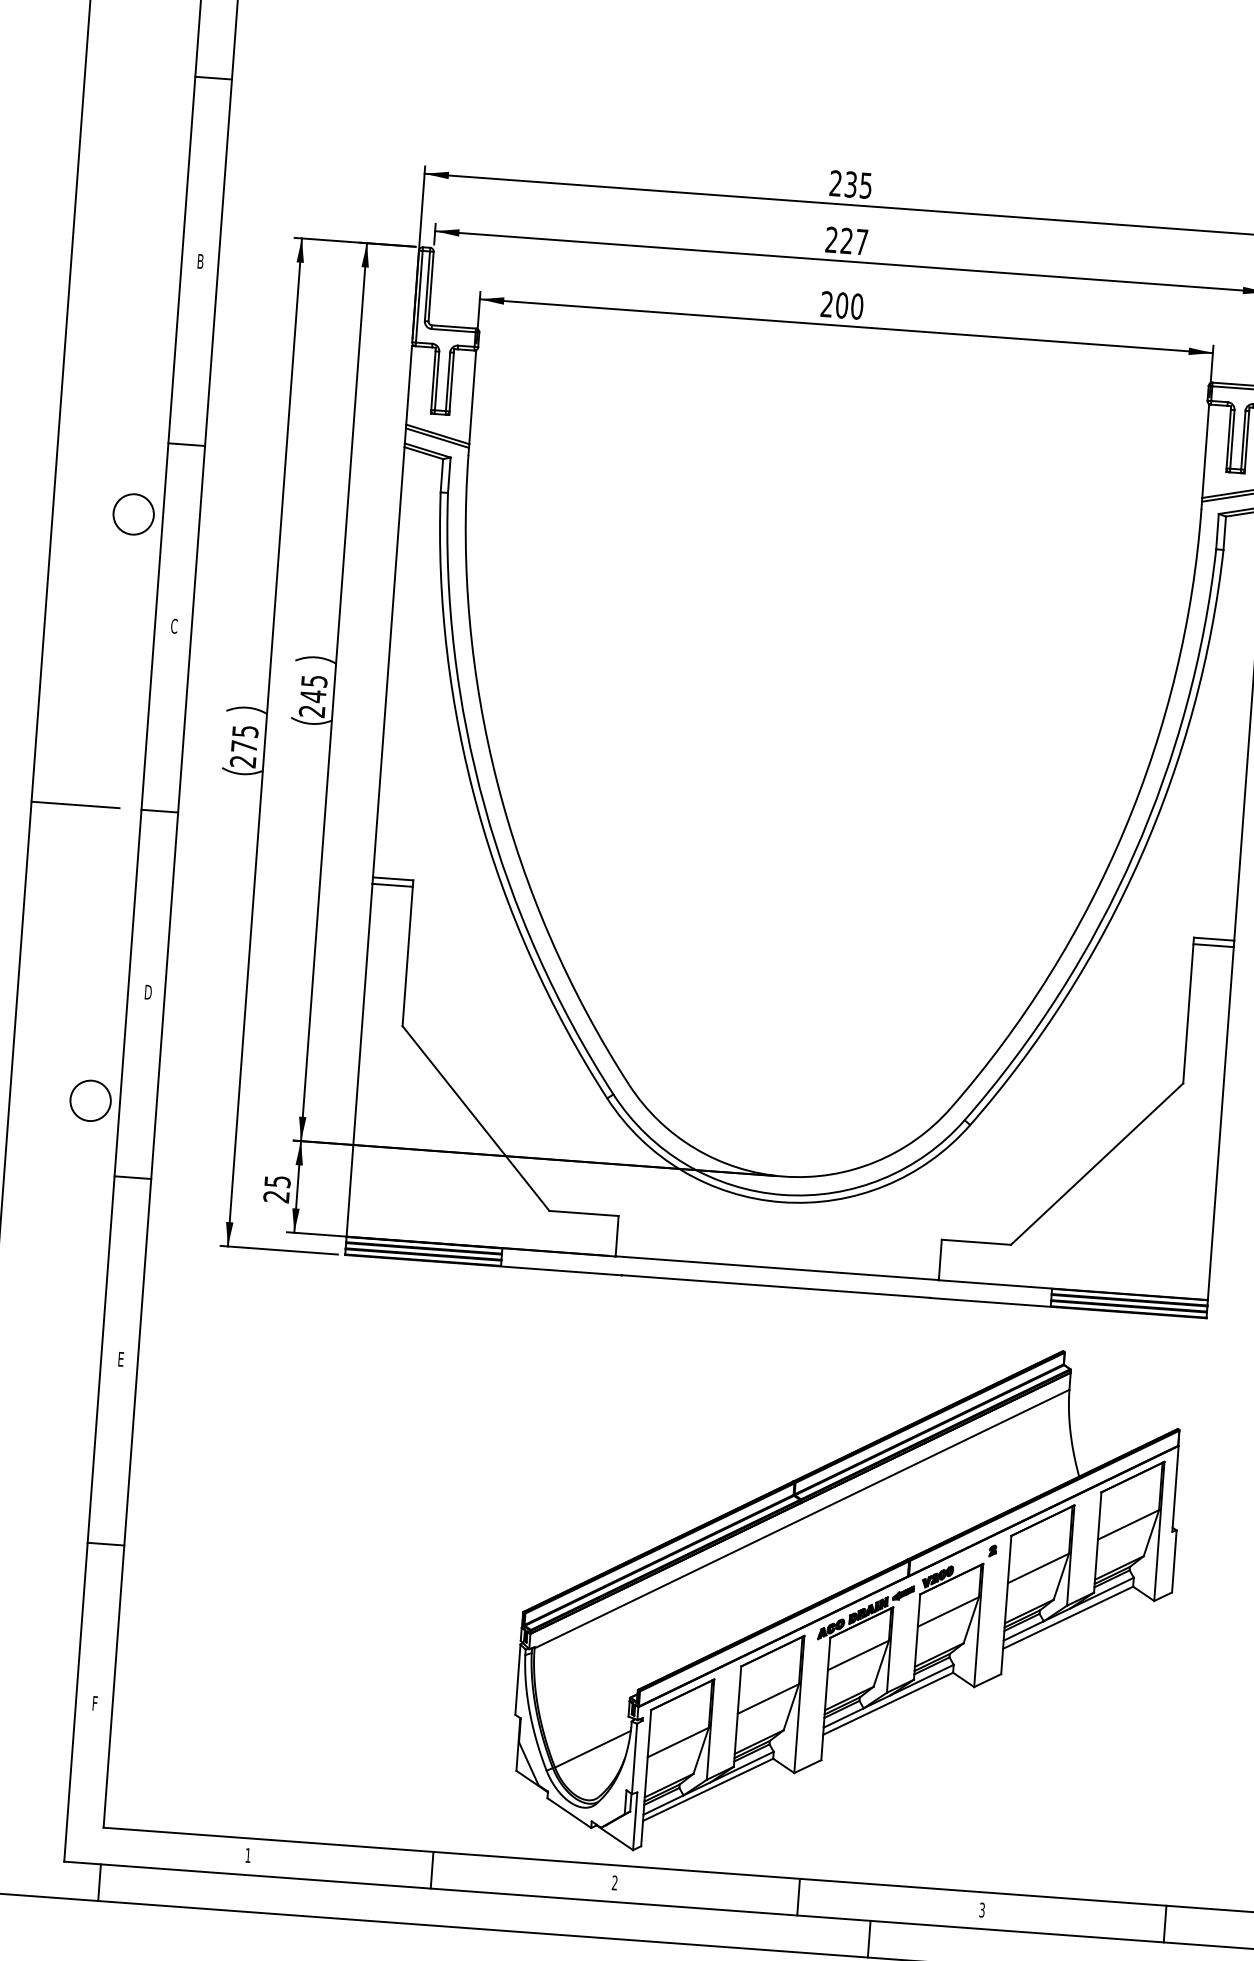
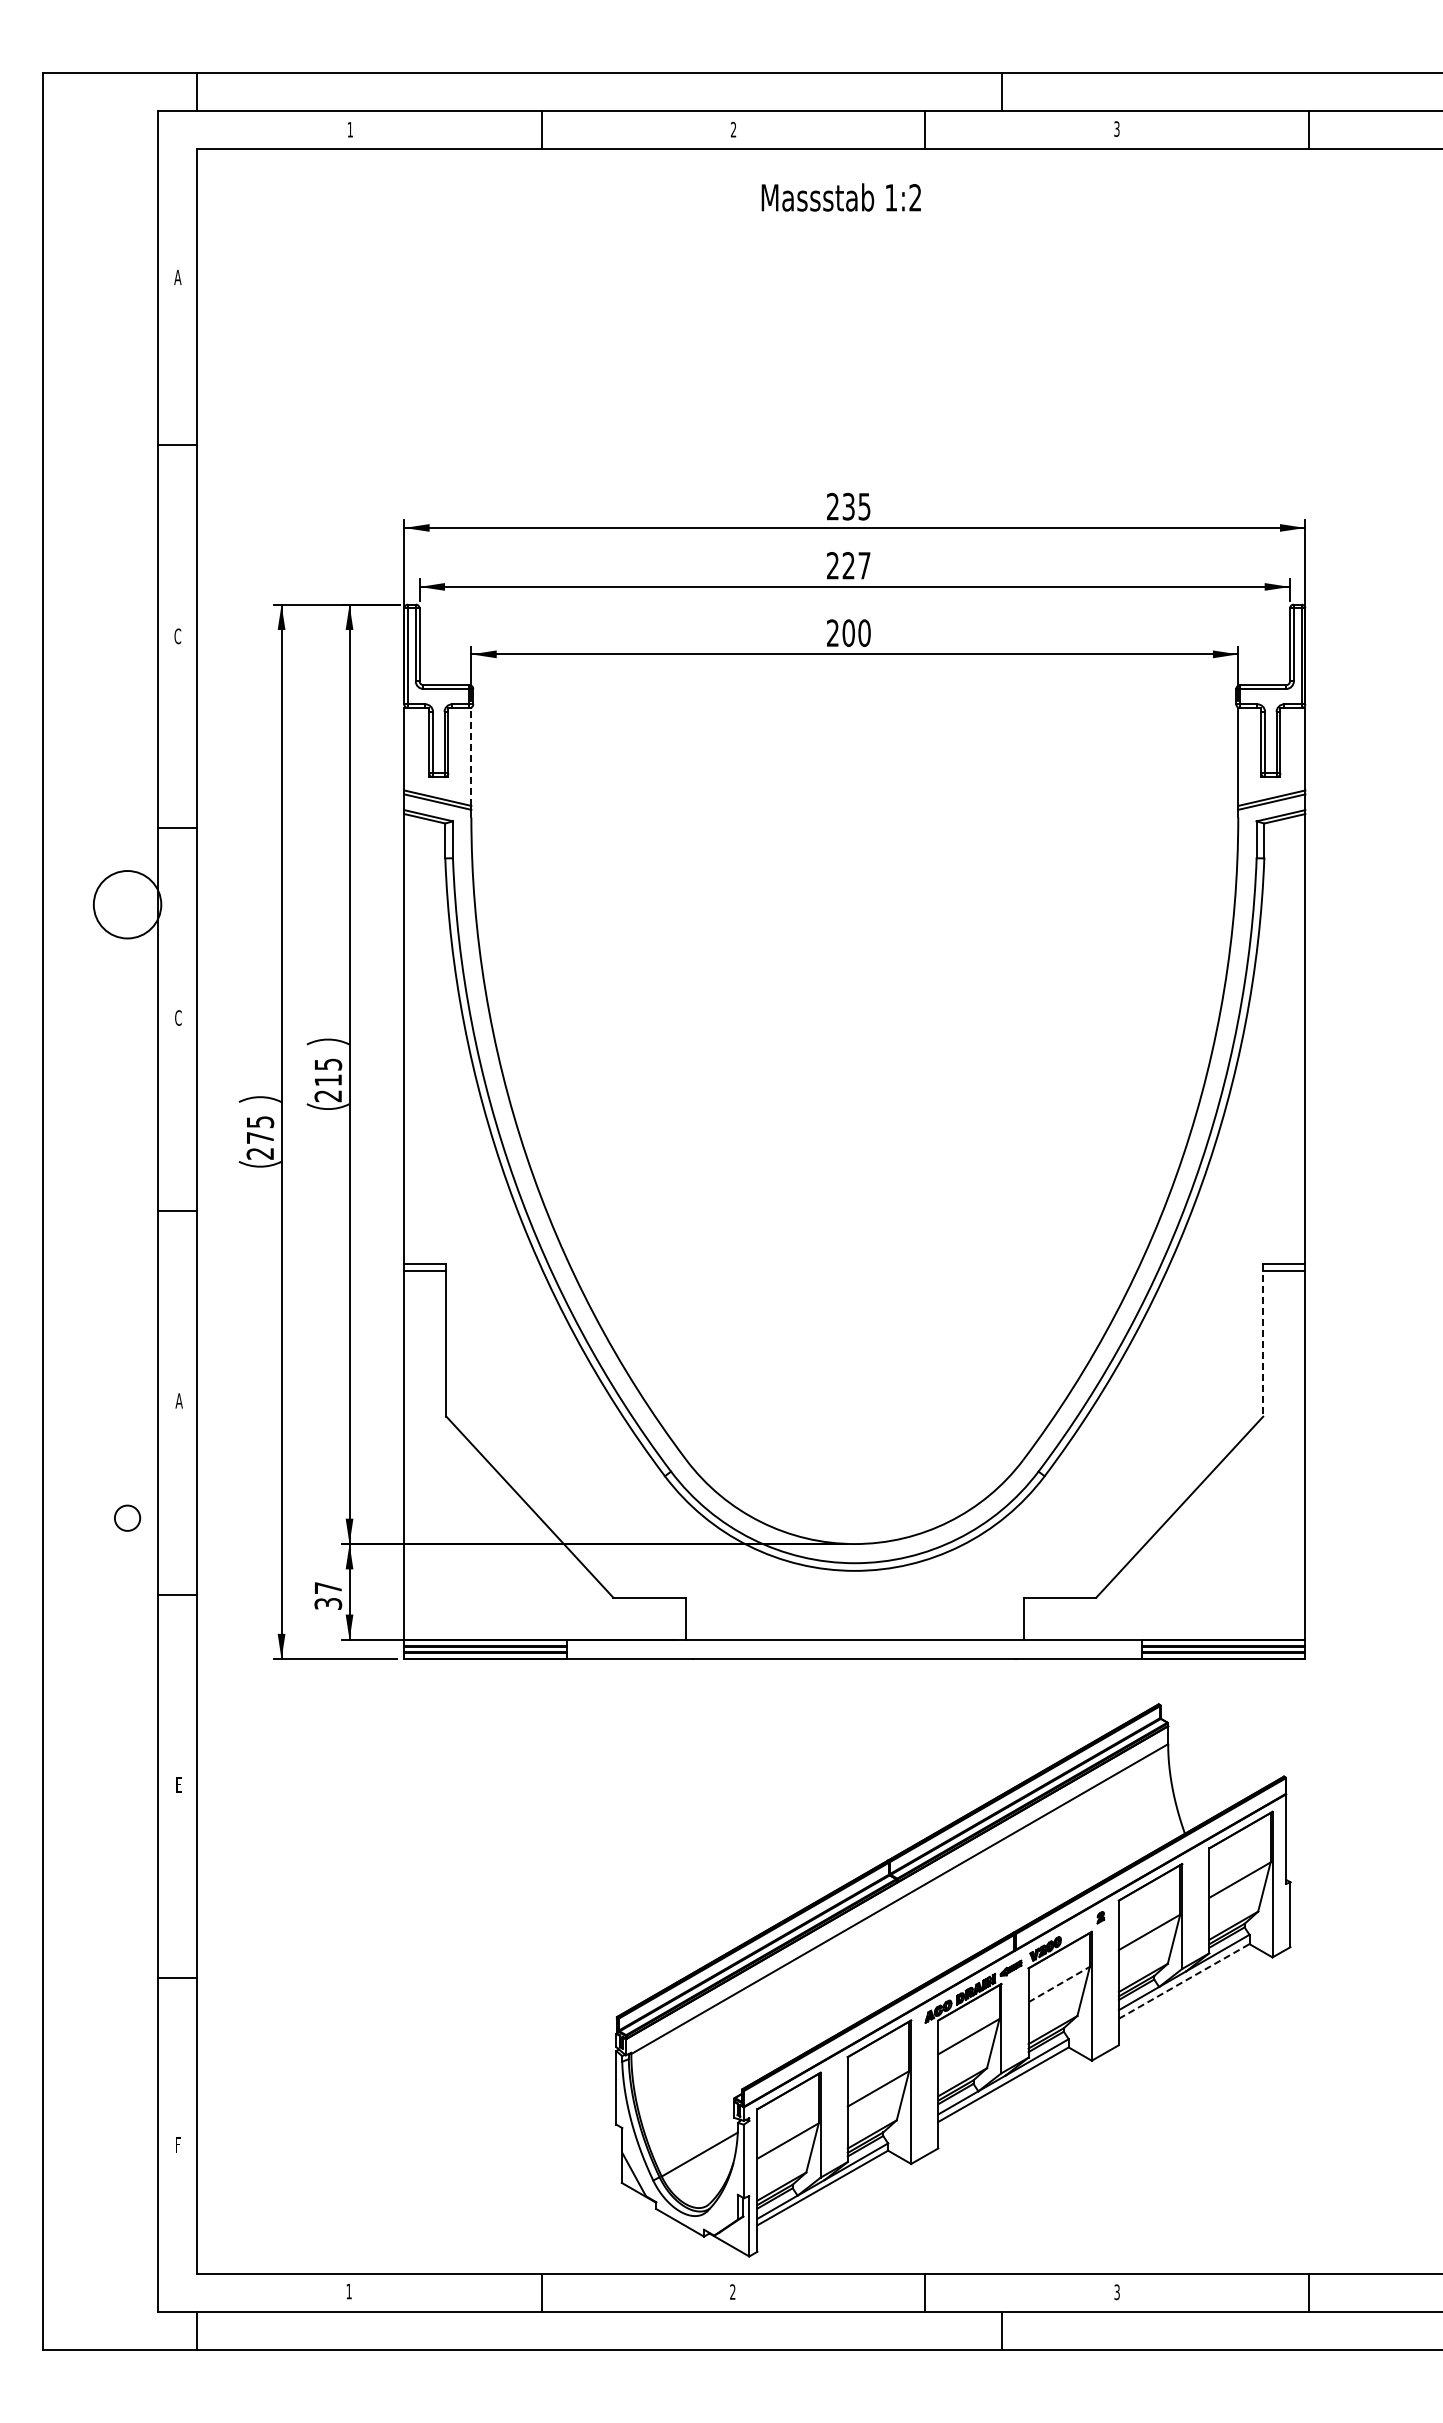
text: (200, 261) -> (177, 636), B -> C
line: (472, 397) -> (471, 757), solid -> dashed
circle: (133, 514) -> (127, 904), size x1.6
text: (313, 695) -> (328, 1079), 245 -> 215
line: (75, 804) -> (89, 1211), removed
text: (147, 991) -> (178, 1400), D -> A
line: (1188, 1010) -> (1263, 1340), solid -> dashed
circle: (90, 1101) -> (127, 1518), size x0.6
text: (277, 1188) -> (328, 1595), 25 -> 37
line: (948, 1611) -> (1059, 1984), solid -> dashed
line: (1068, 1617) -> (1184, 1981), solid -> dashed

